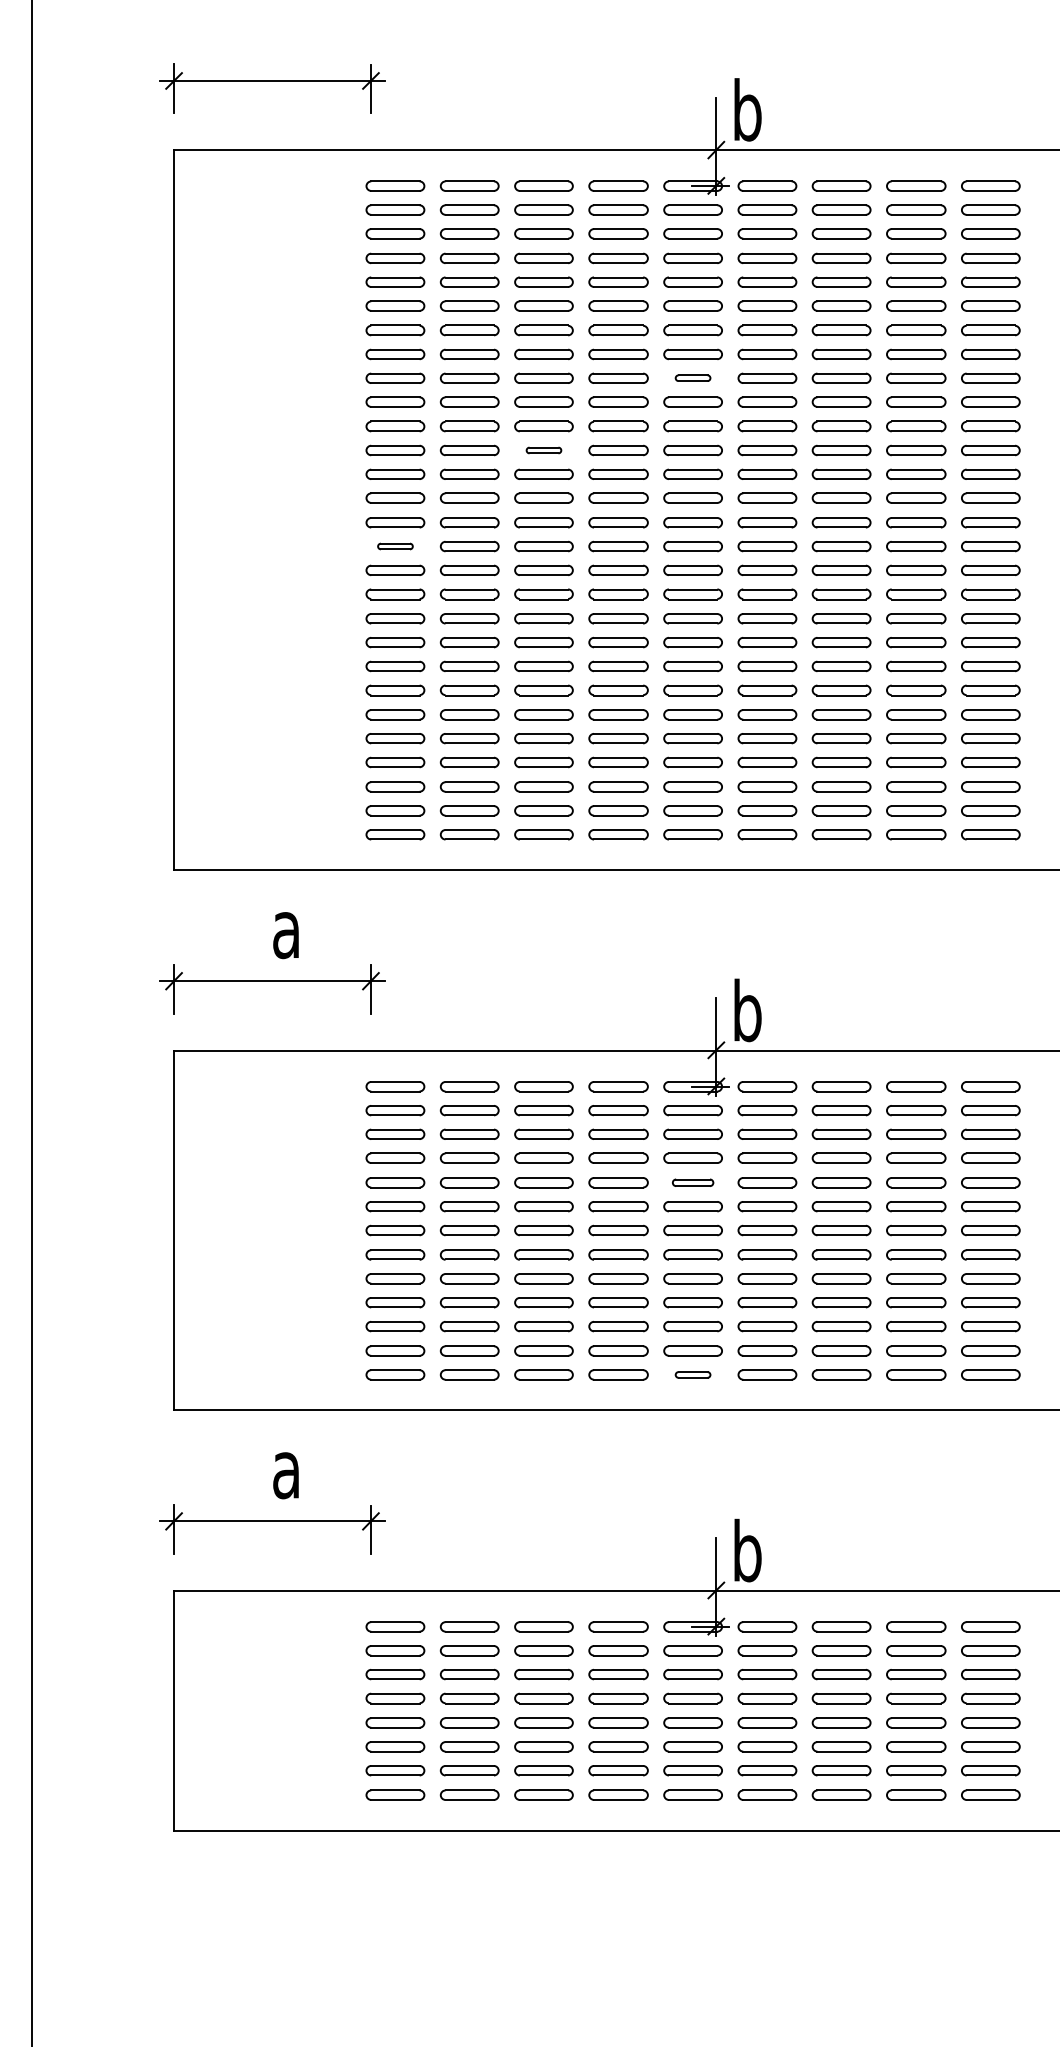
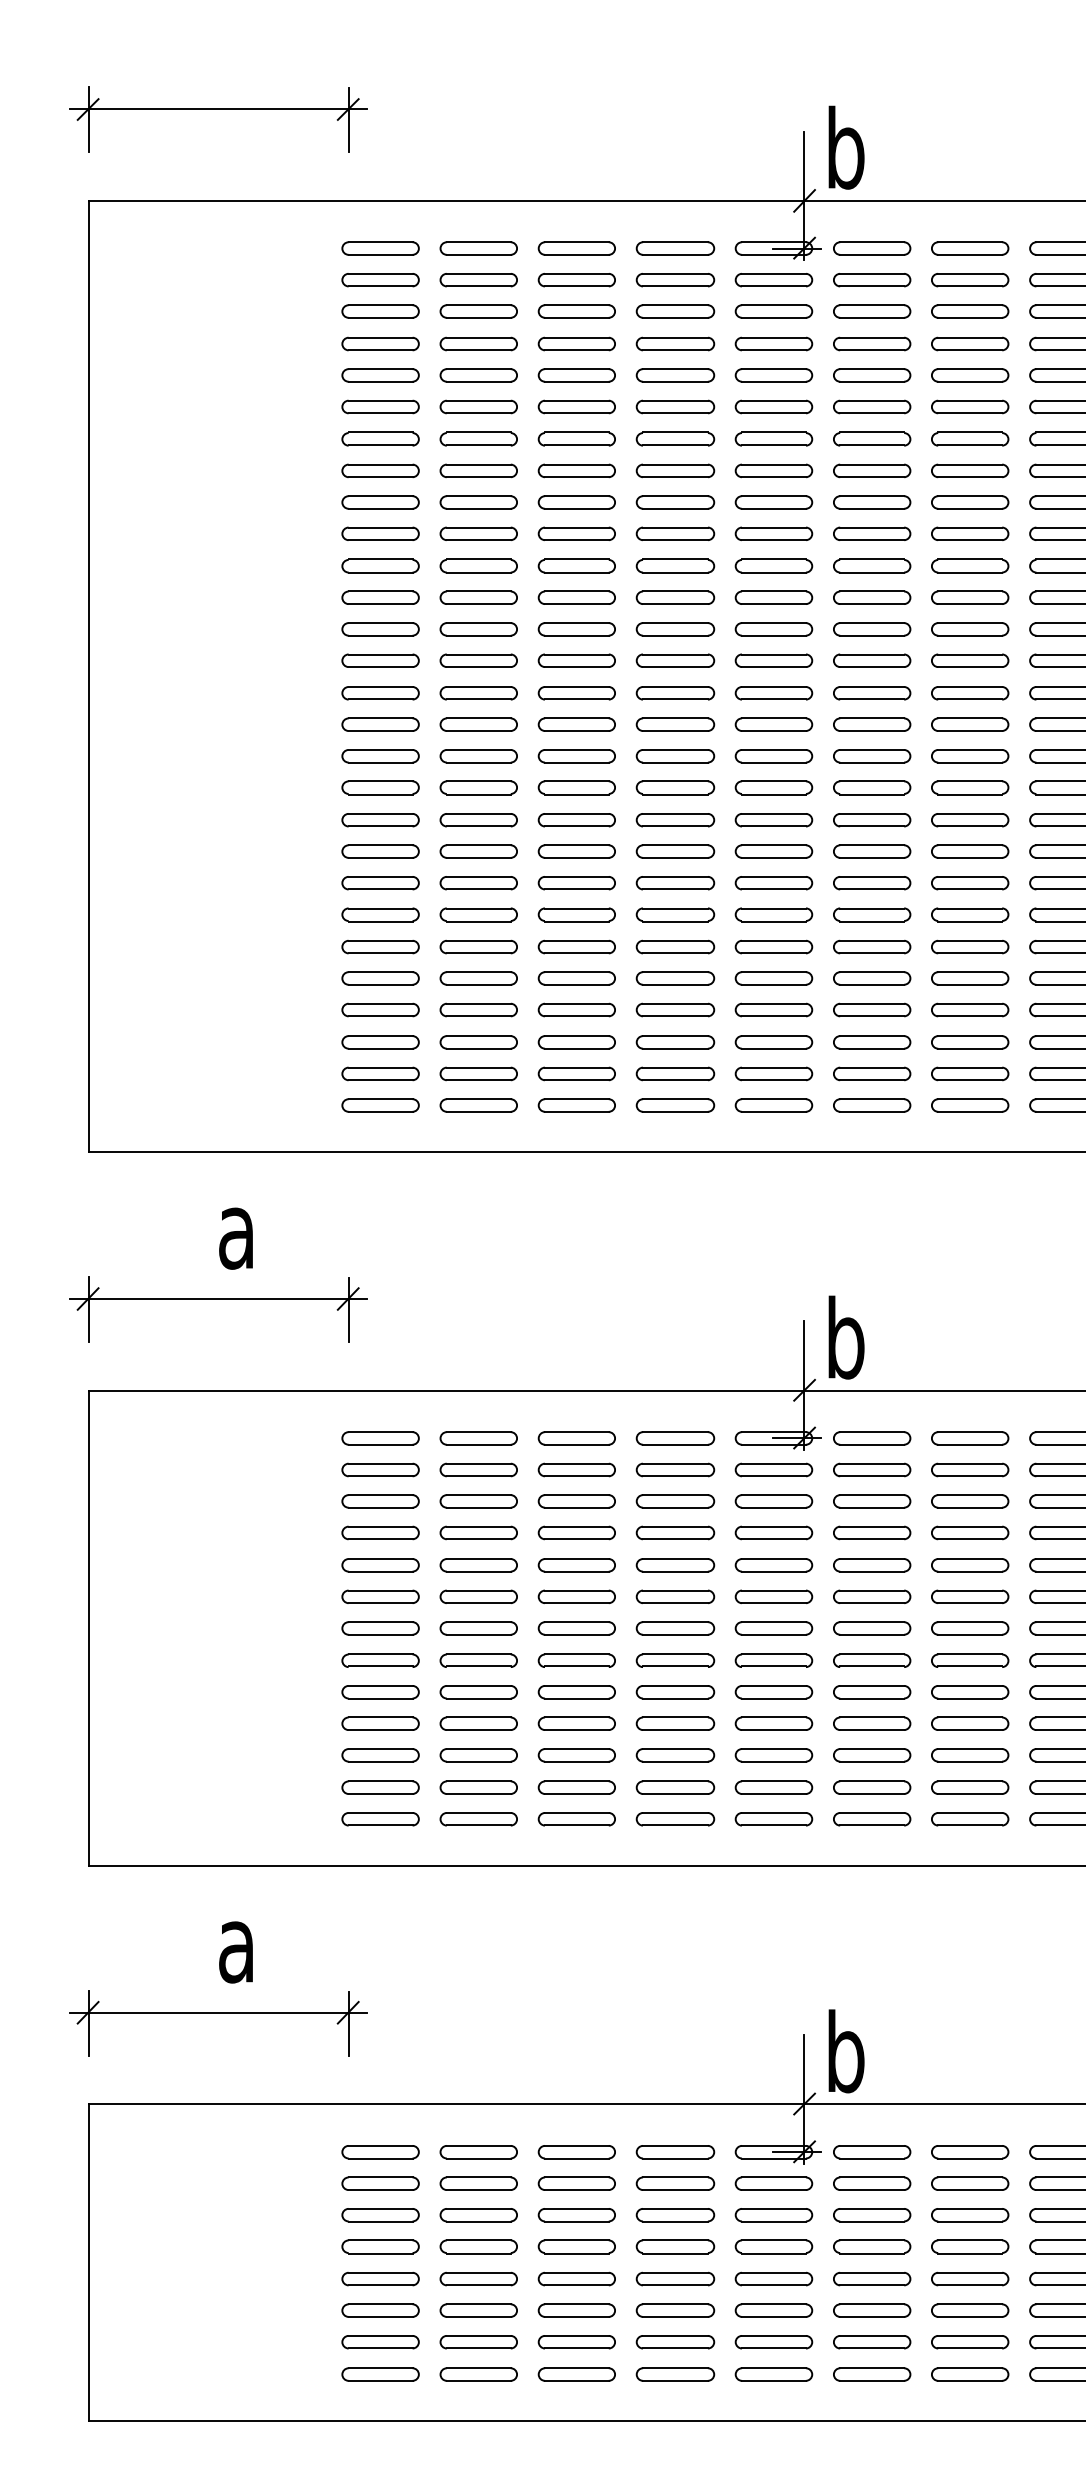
part: (692, 377) -> (773, 501), size x1.67
part: (543, 450) -> (576, 597), size x1.67
part: (395, 546) -> (380, 724), size x1.67
part: (692, 1182) -> (773, 1564), size x1.43
part: (692, 1374) -> (773, 1818), size x1.67

